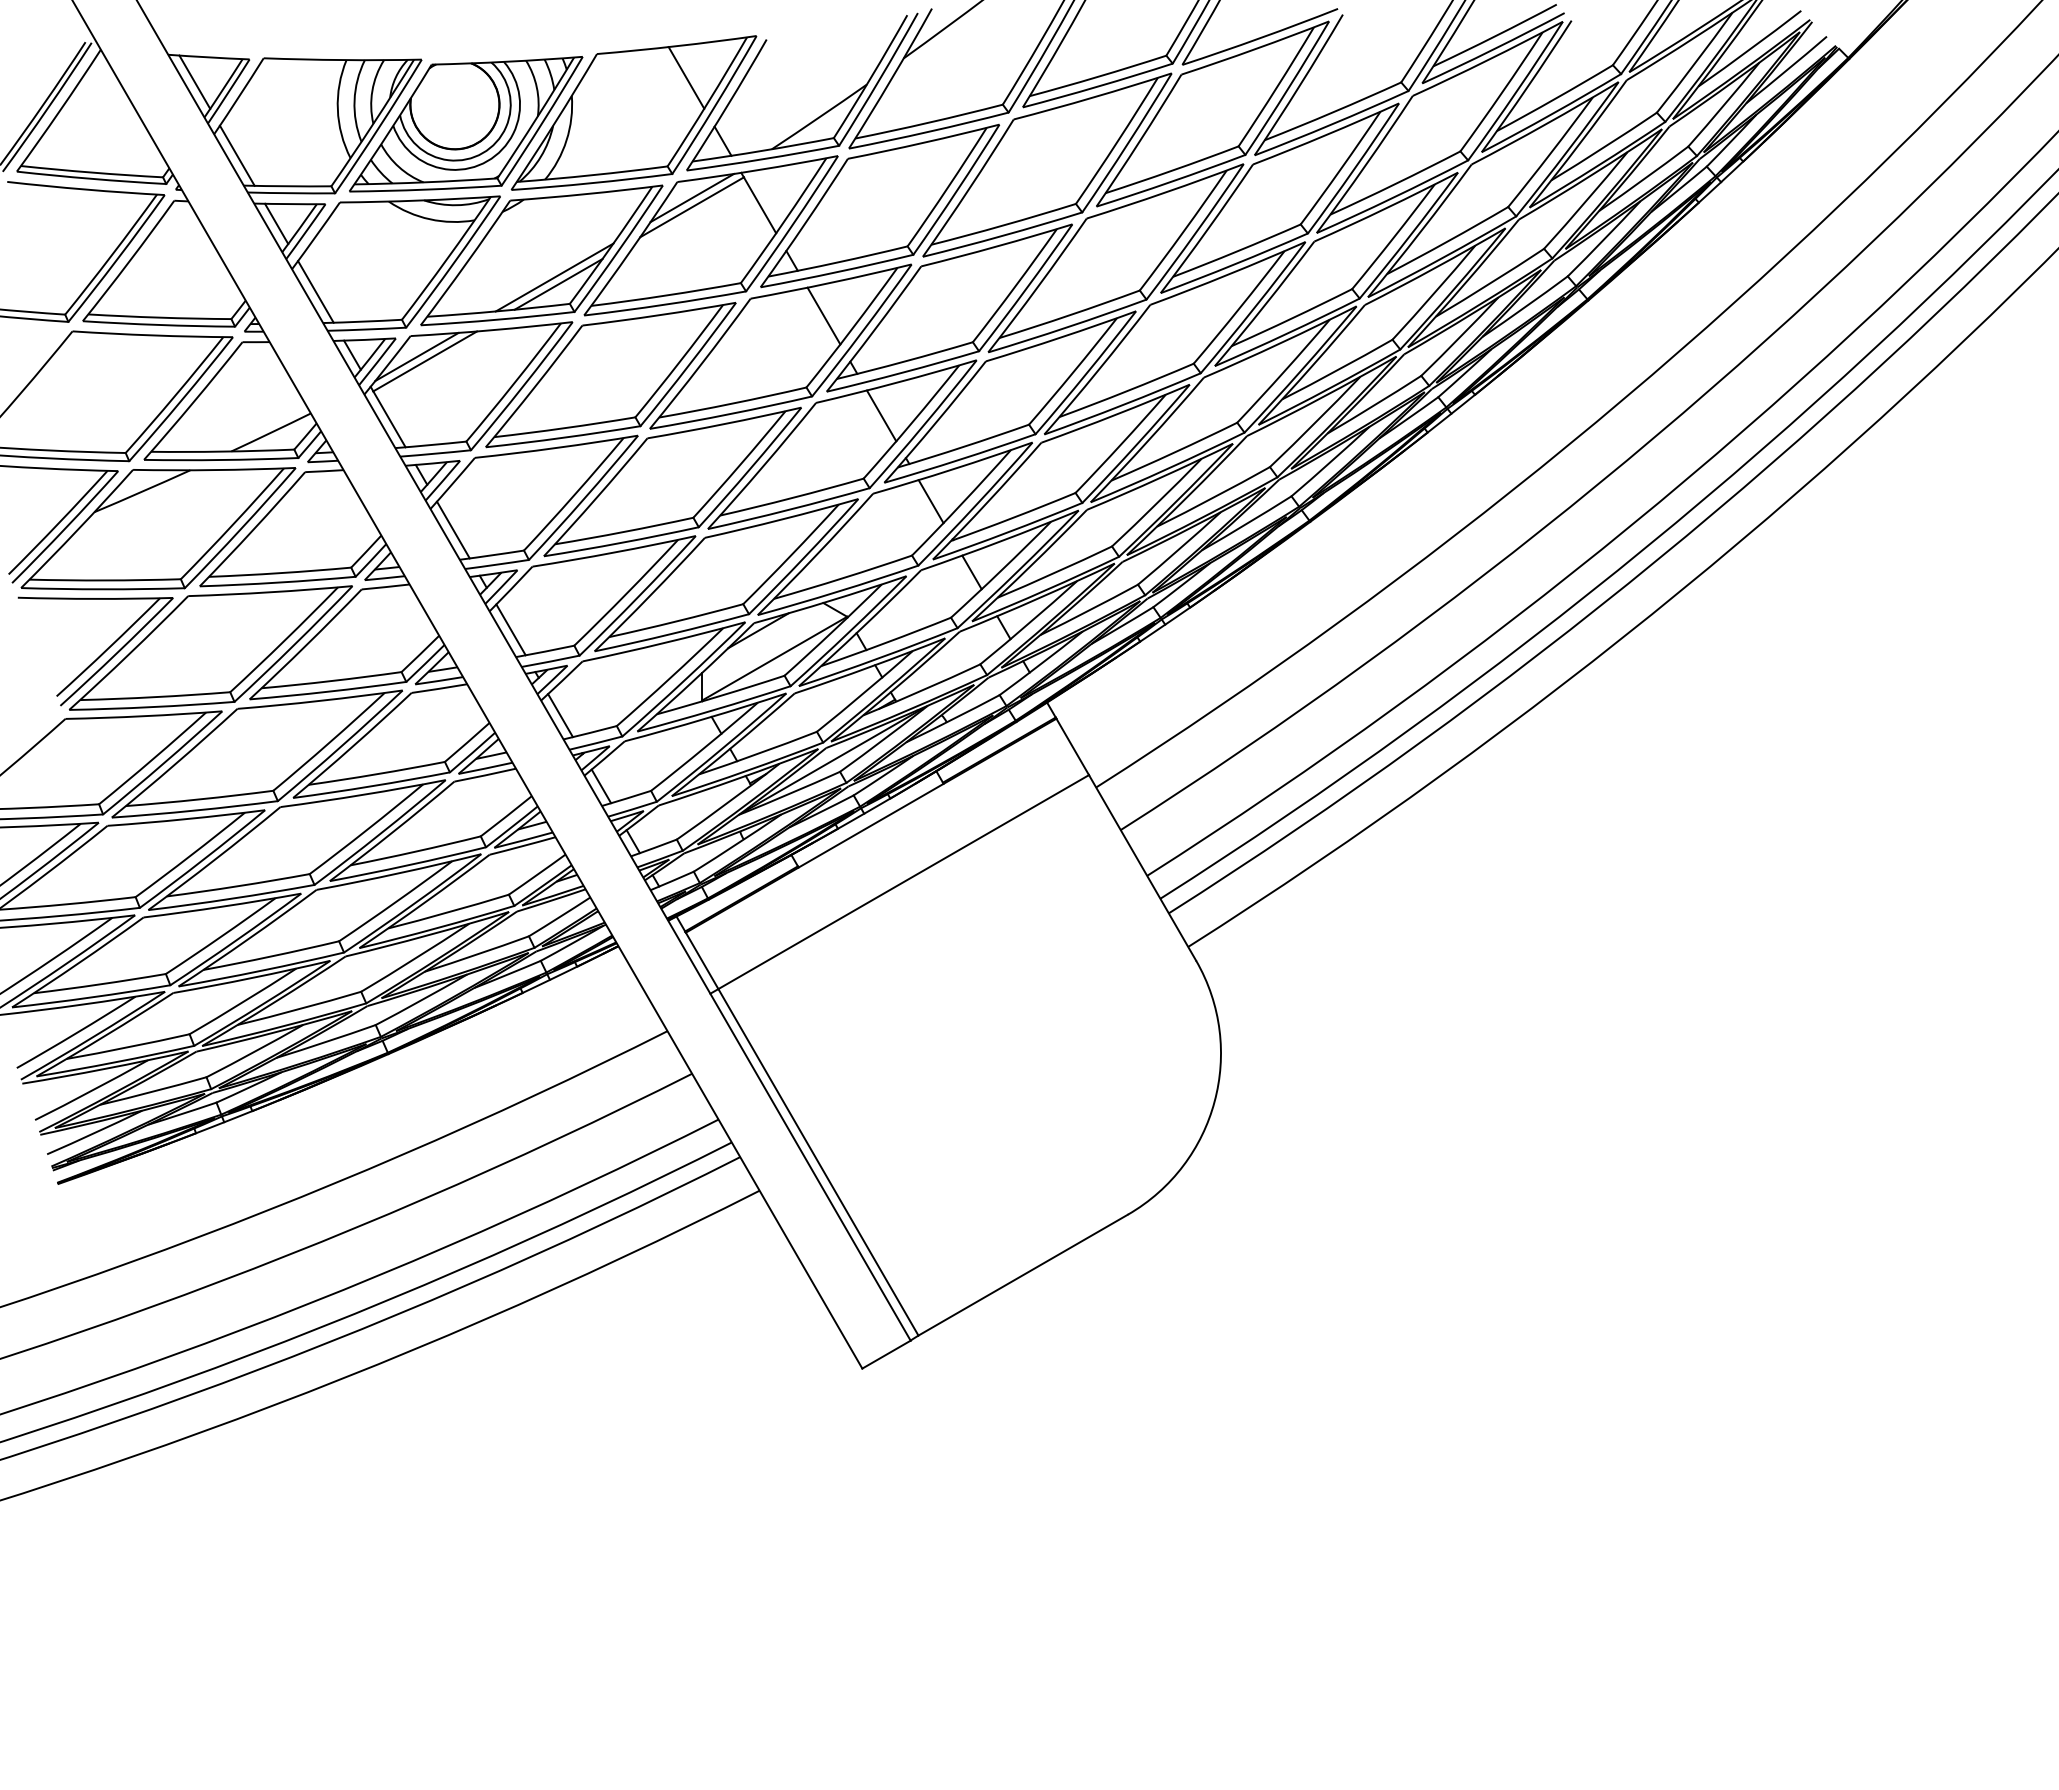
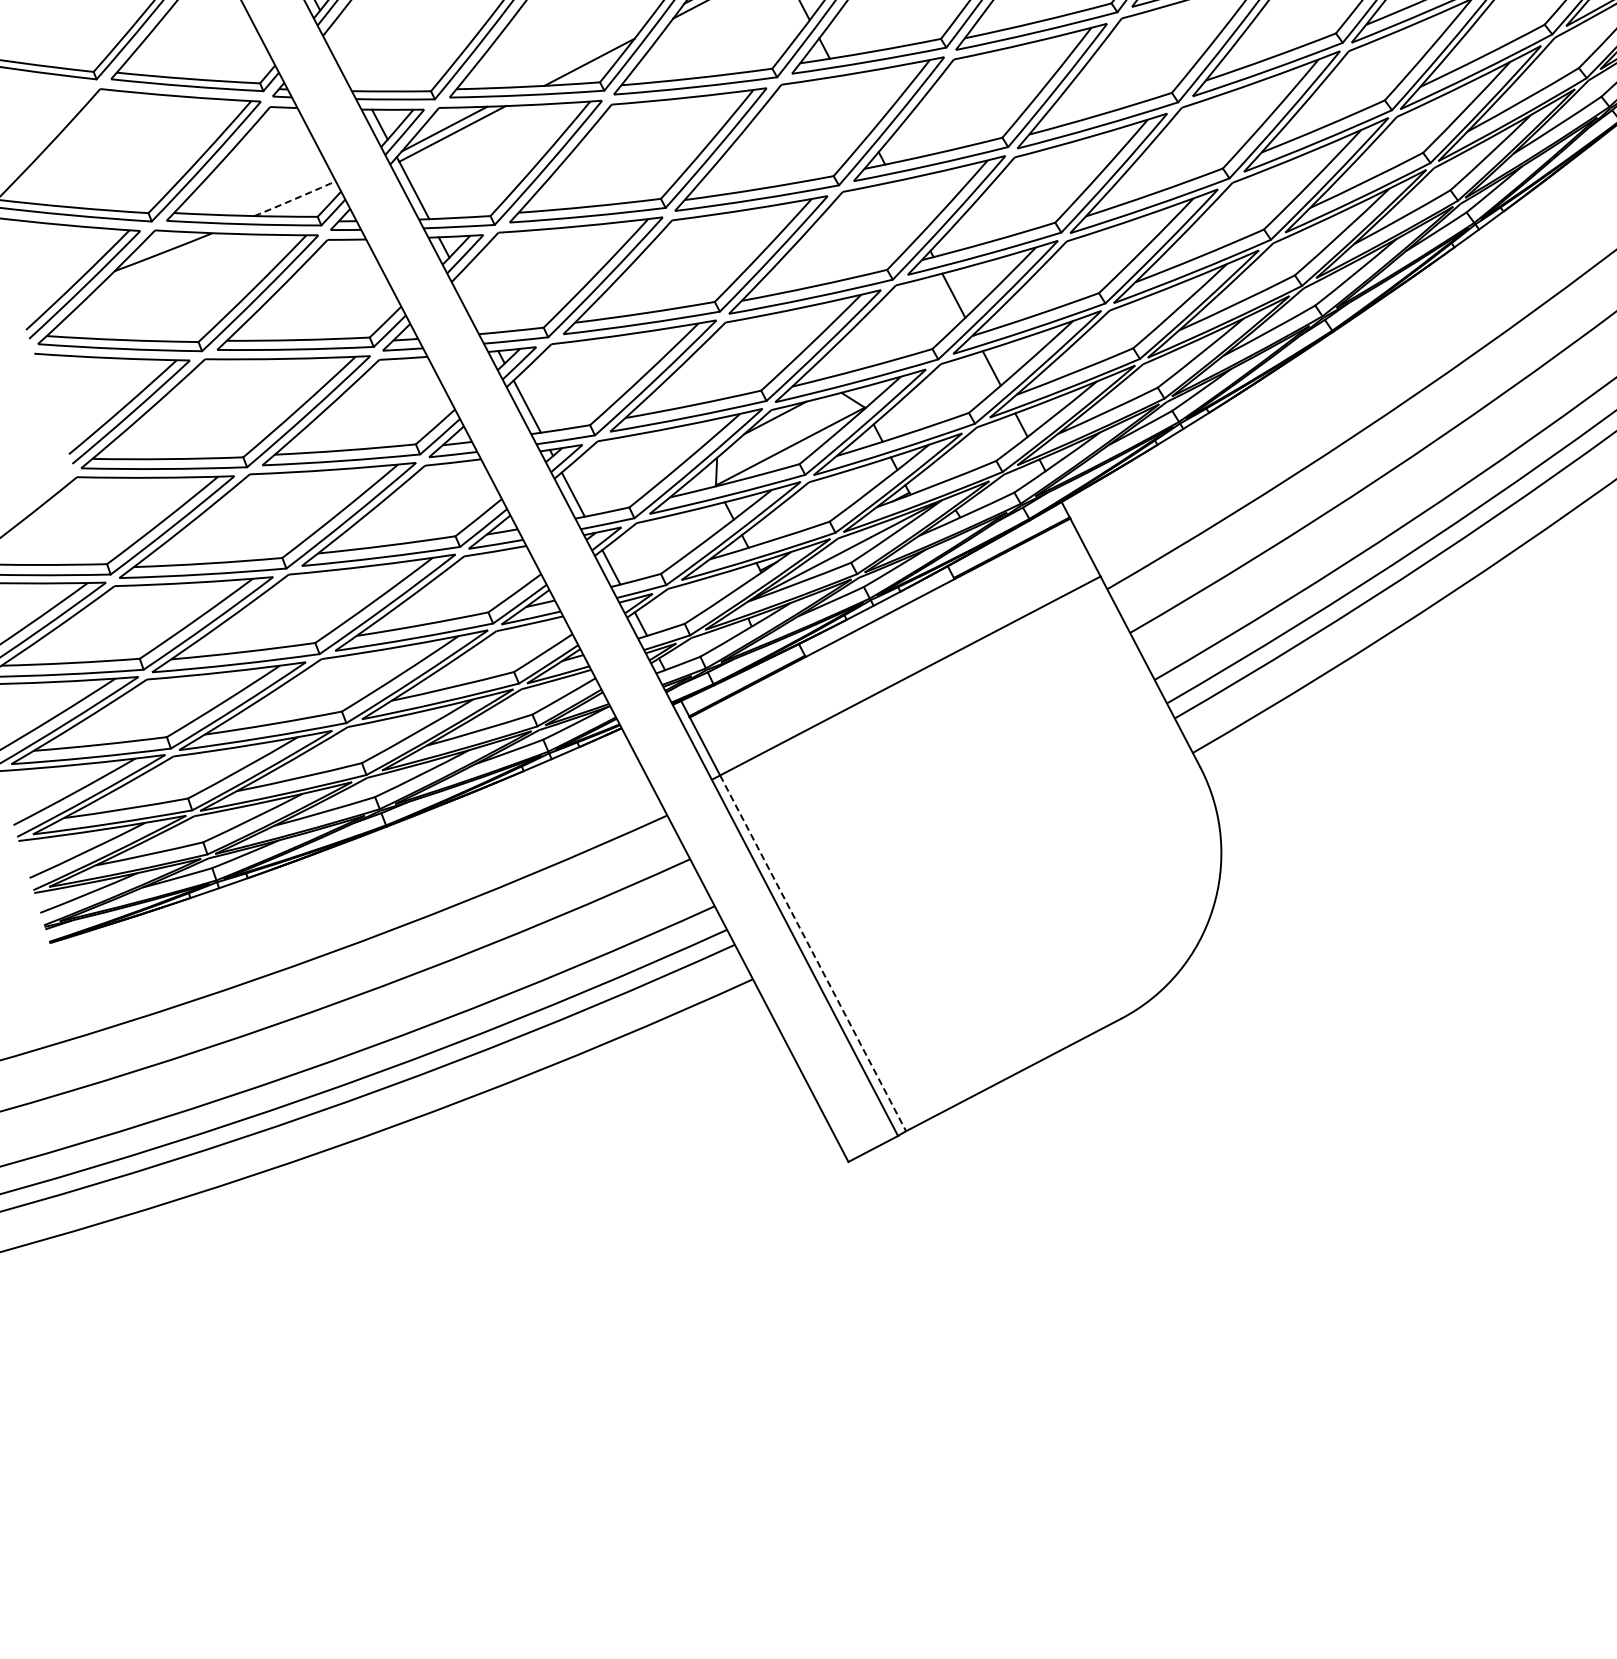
line: (554, 277) -> (585, 55), removed
line: (315, 291) -> (345, 59), removed
line: (823, 315) -> (853, 104), removed
line: (881, 415) -> (907, 207), removed
arc: (271, 432) -> (295, 198), solid -> dashed
line: (453, 529) -> (473, 303), removed
line: (818, 1162) -> (813, 953), solid -> dashed

